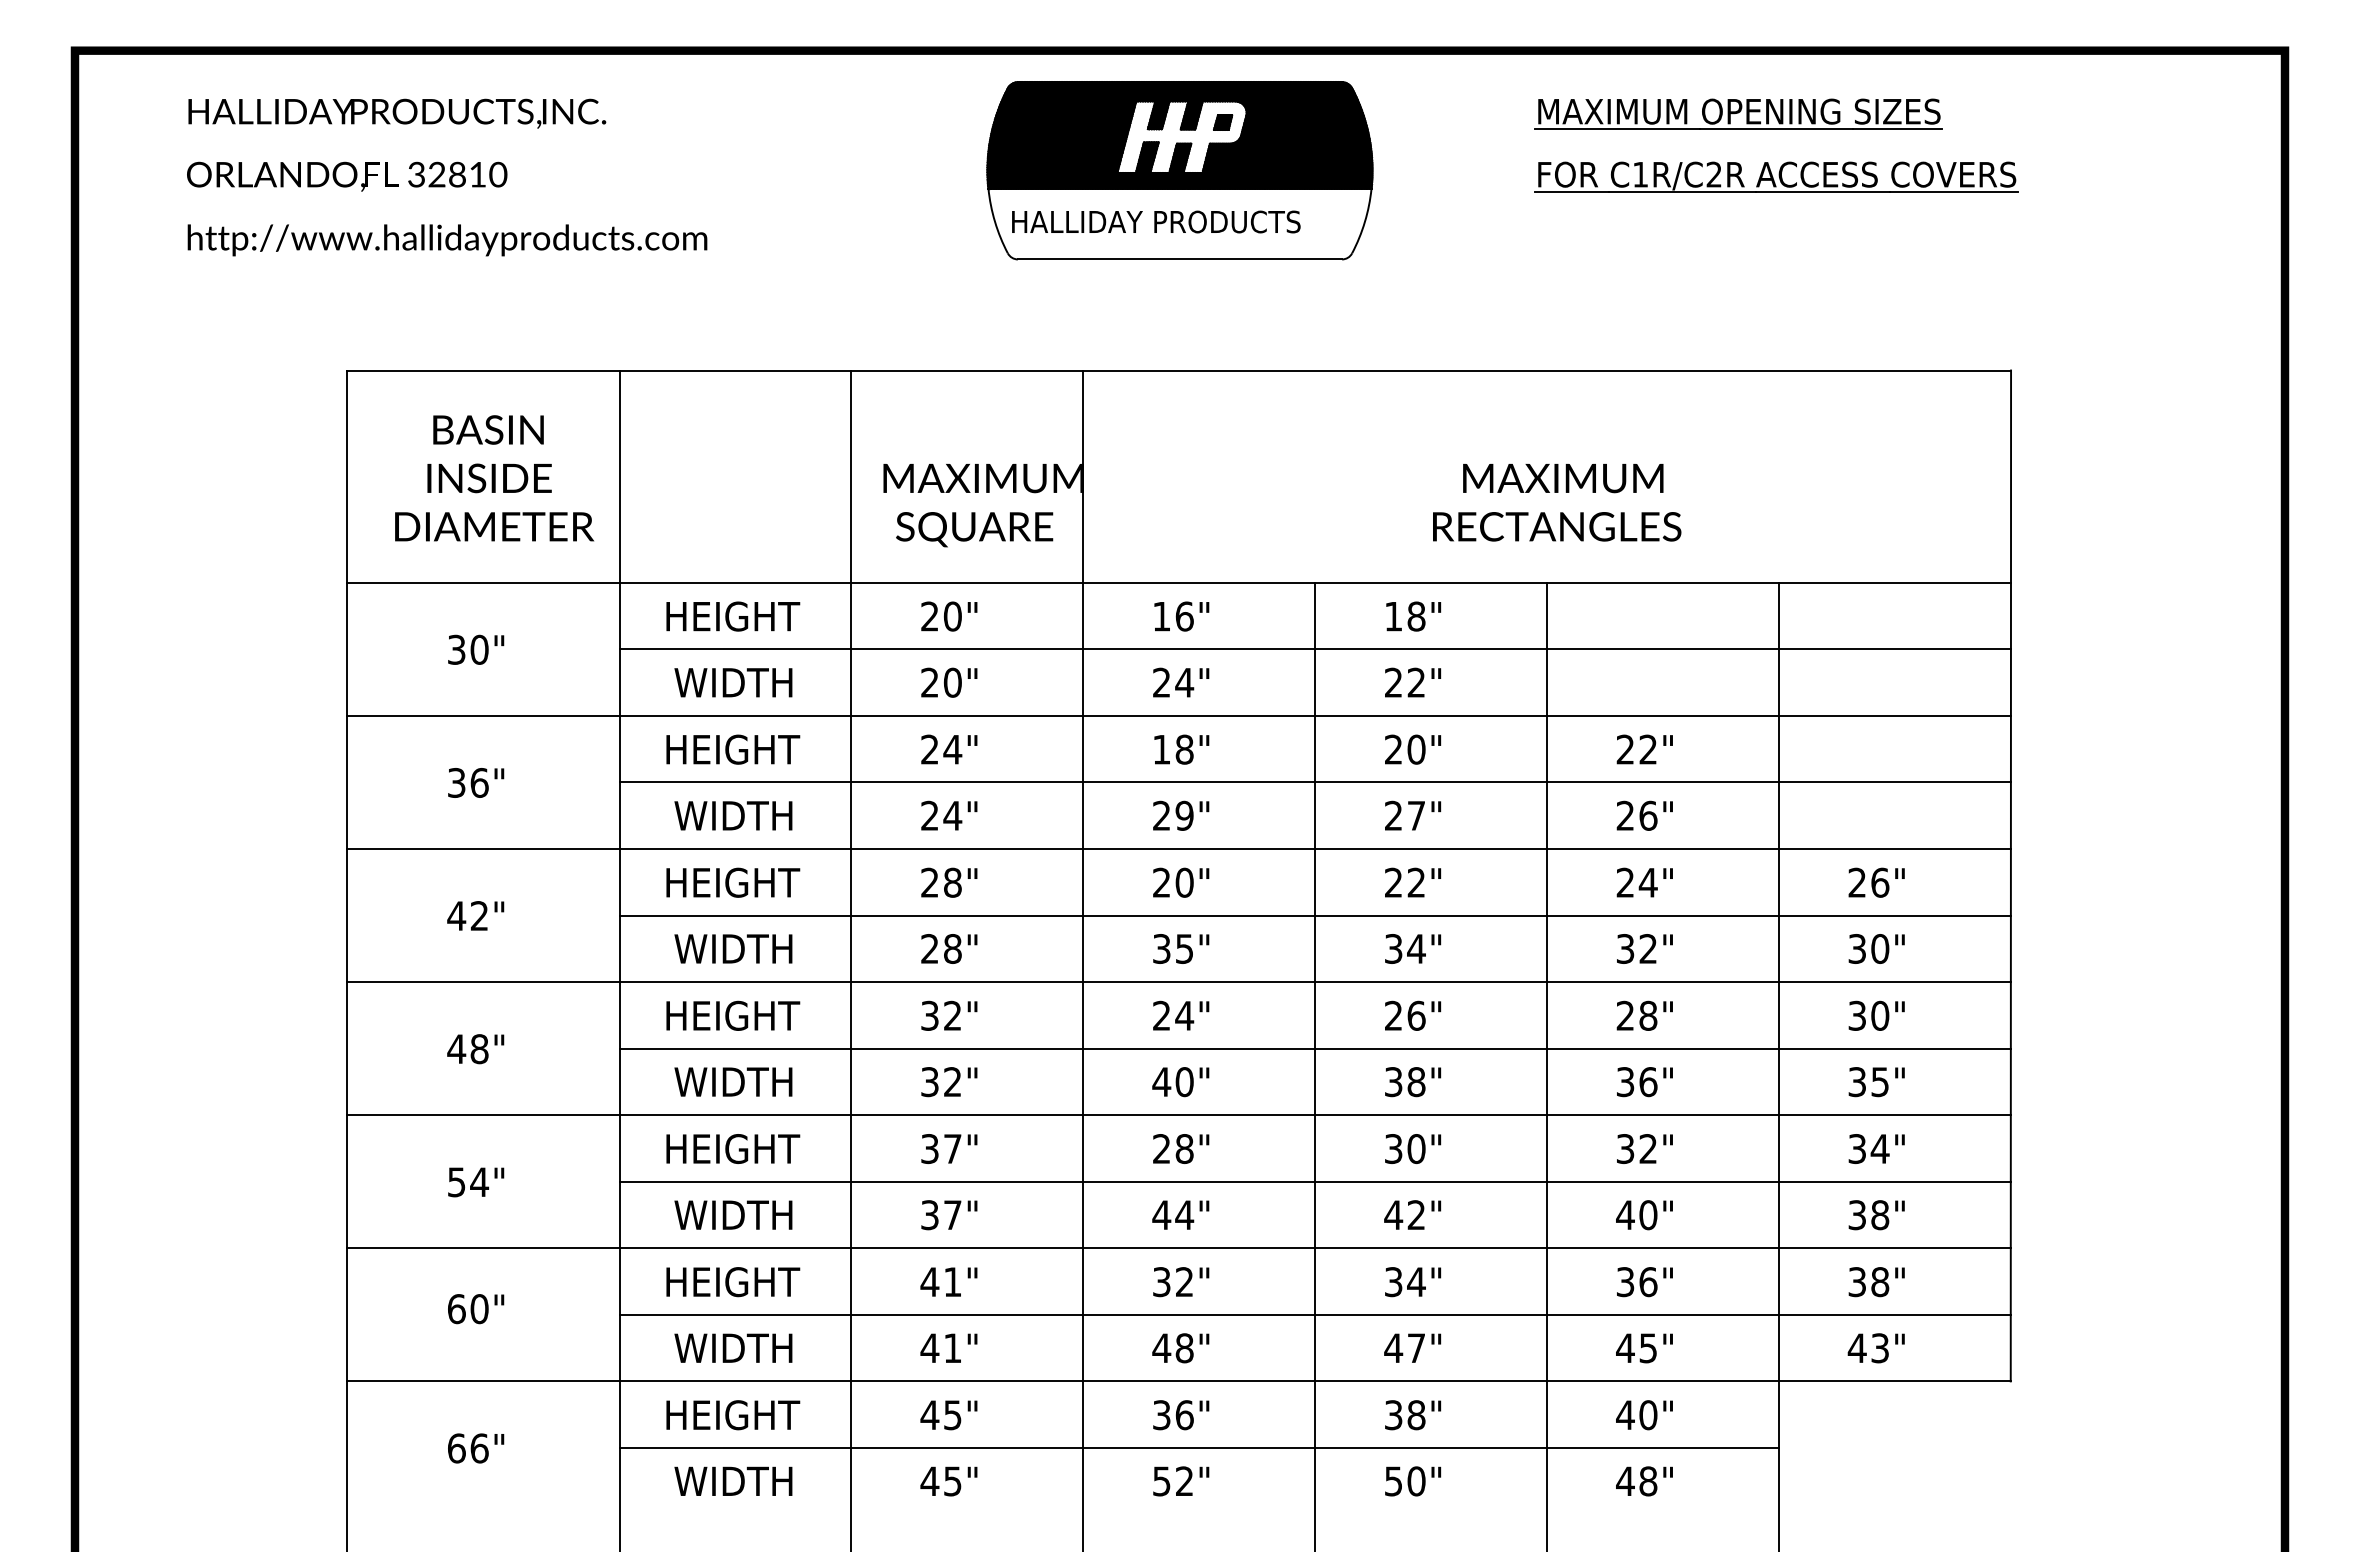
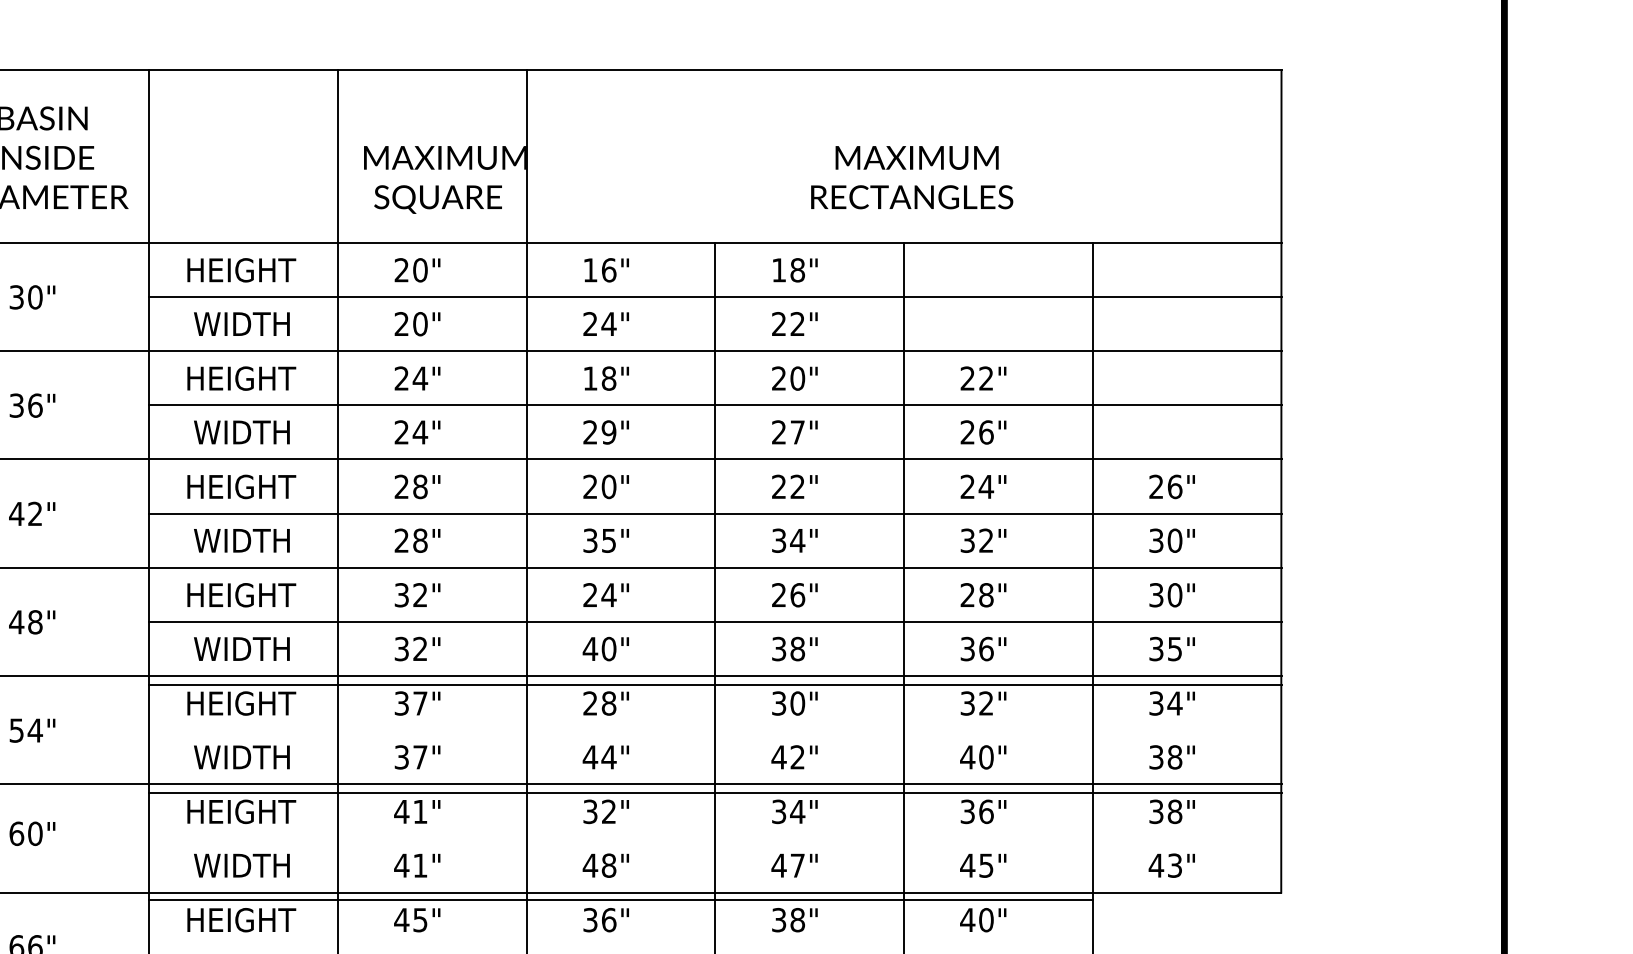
line: (1315, 1181) -> (715, 685), moved
line: (1315, 1314) -> (715, 792), moved
line: (1198, 1447) -> (620, 900), moved

